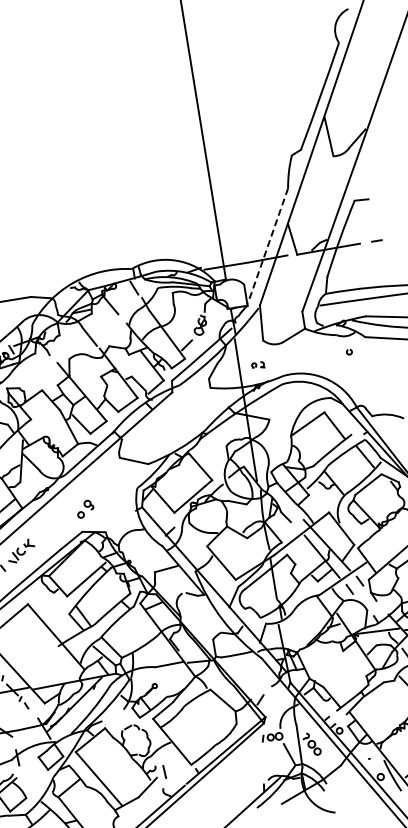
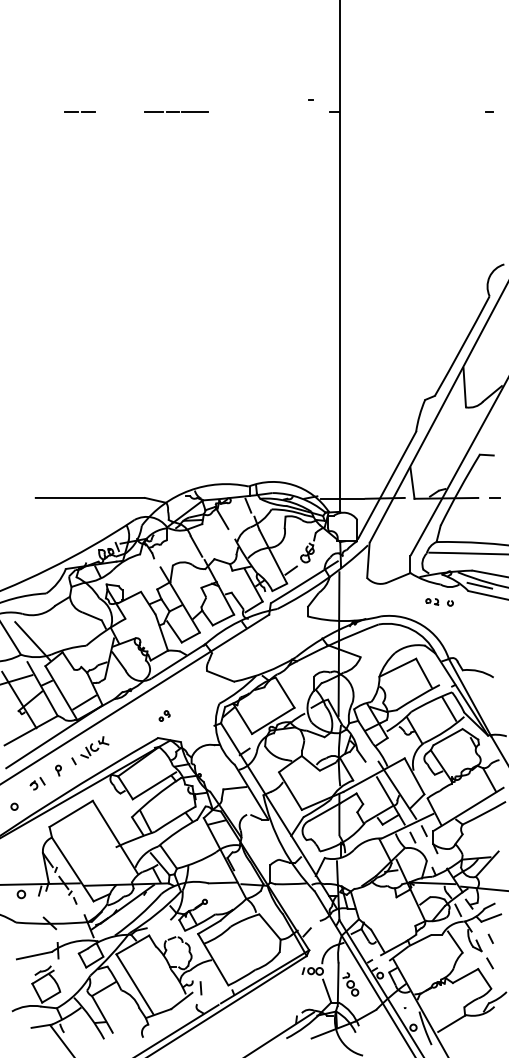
line: (268, 245) -> (387, 485), dashed -> solid
line: (375, 329) -> (479, 585), added
part: (258, 365) -> (432, 601), moved
part: (85, 508) -> (164, 715), size x0.62

